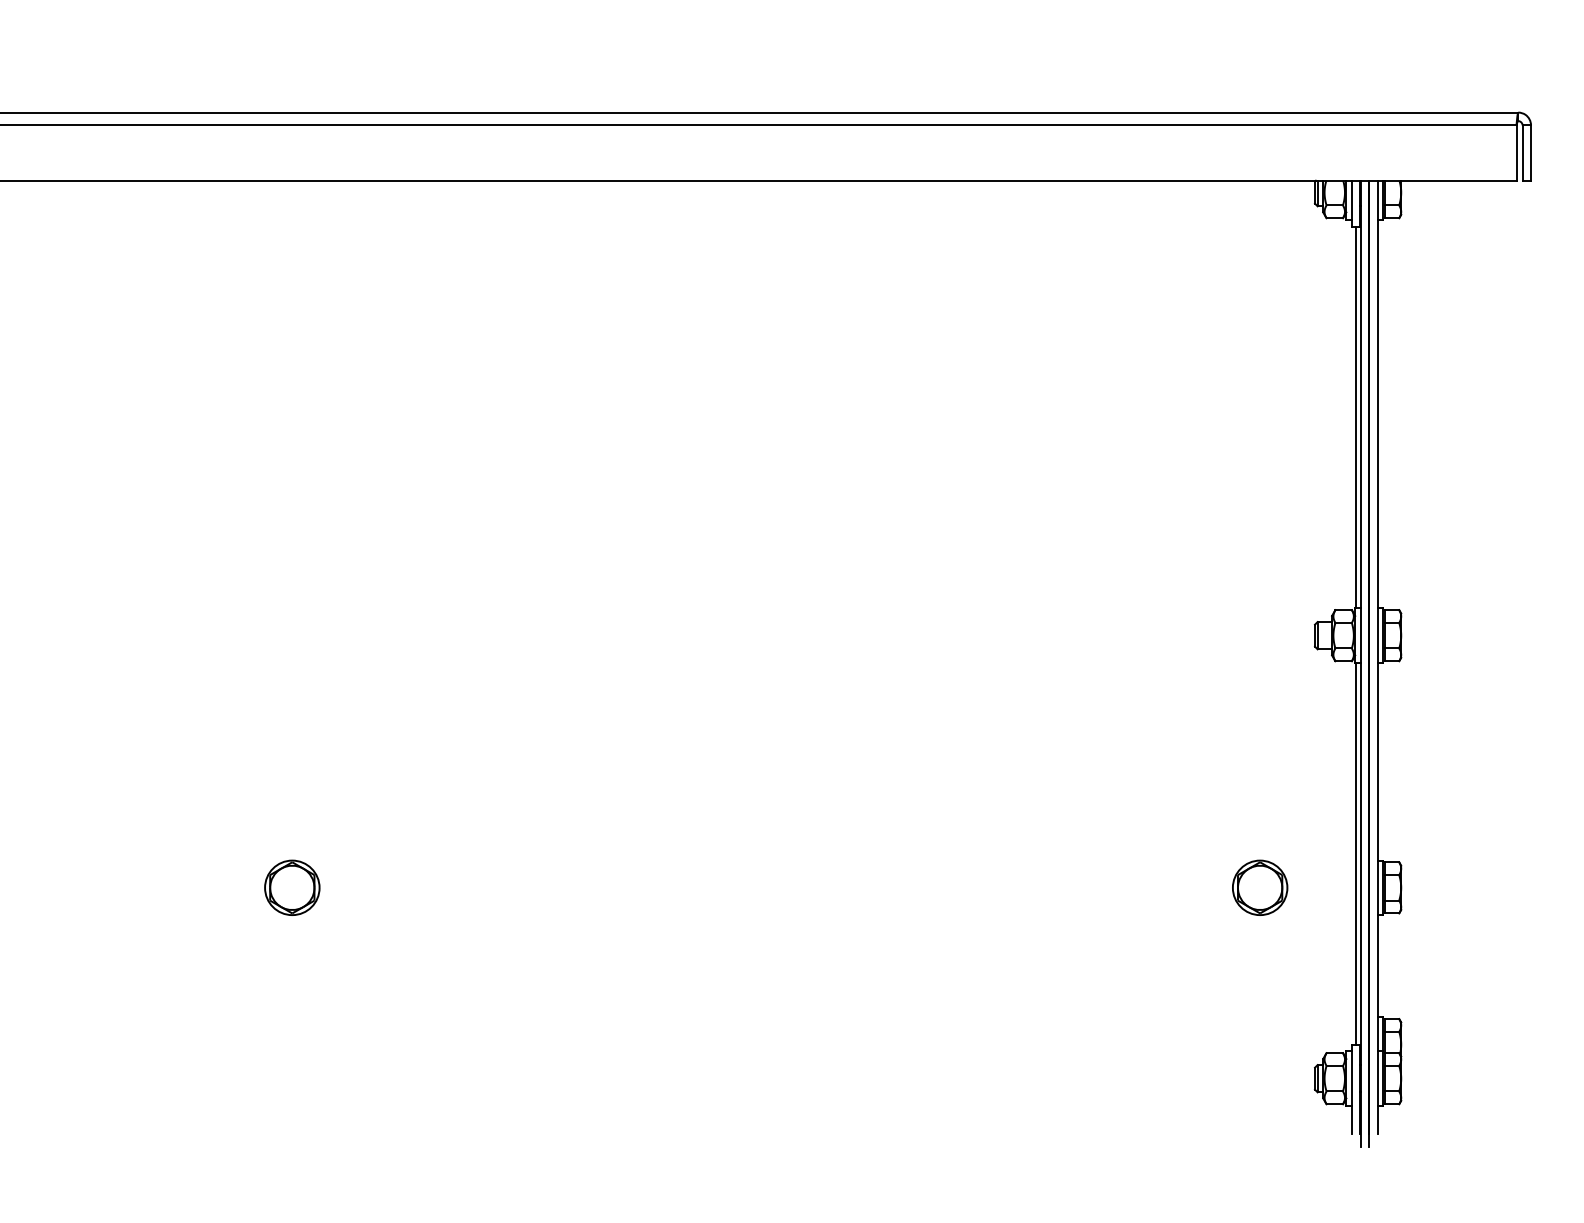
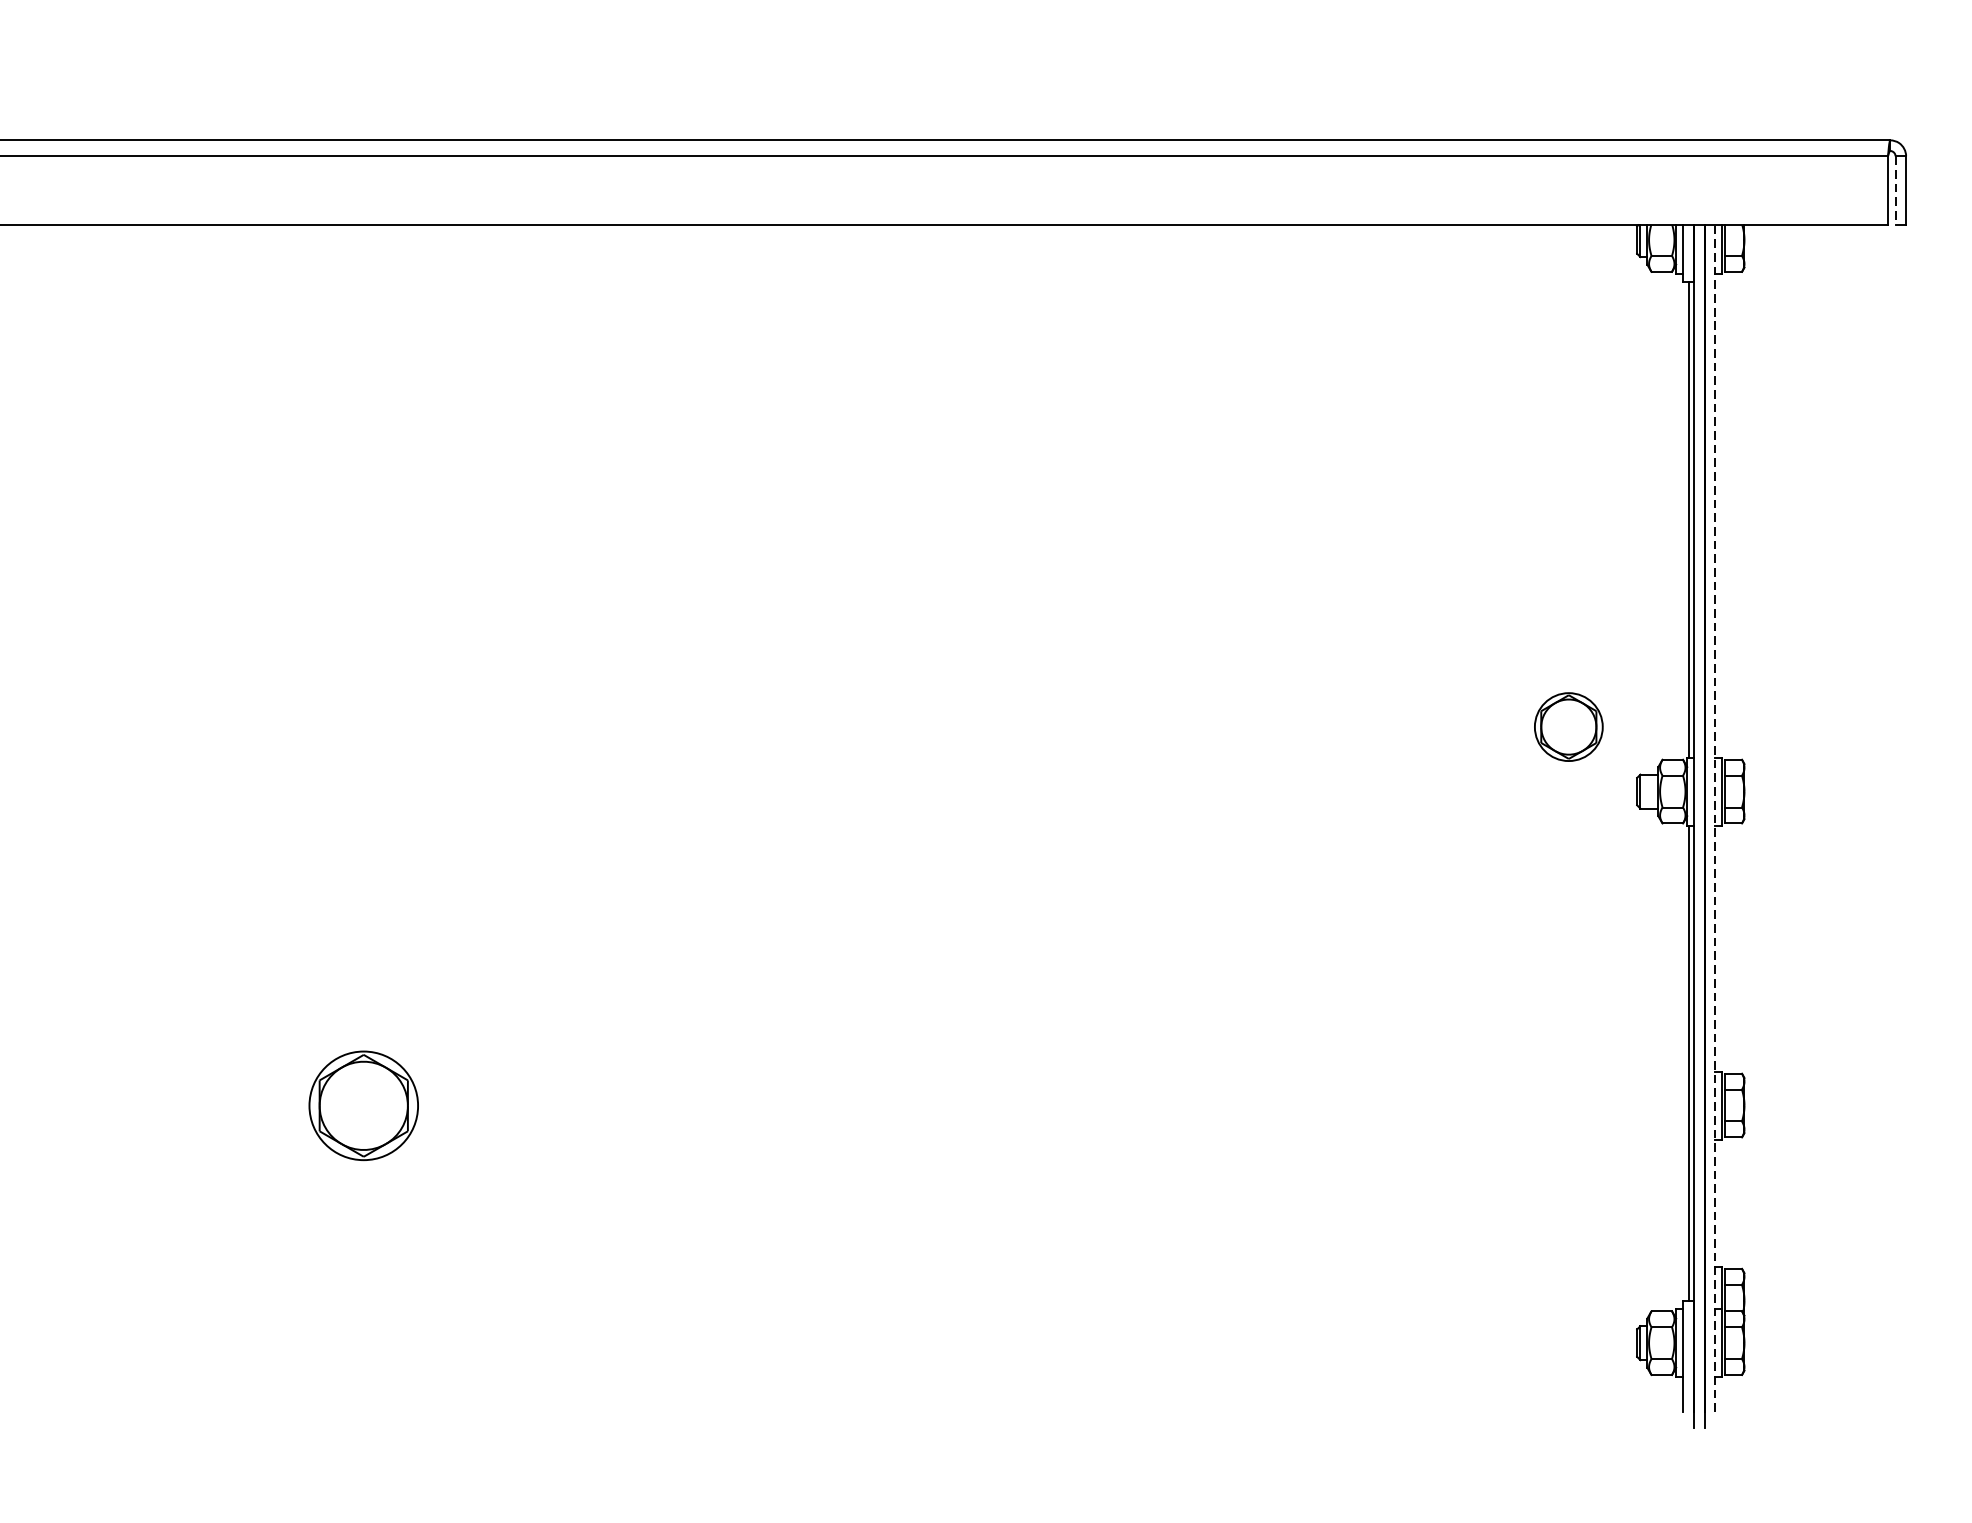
line: (1522, 153) -> (1895, 191), solid -> dashed
line: (1377, 657) -> (1714, 818), solid -> dashed
part: (292, 887) -> (364, 1105), size x1.6
part: (1260, 887) -> (1569, 726), moved

